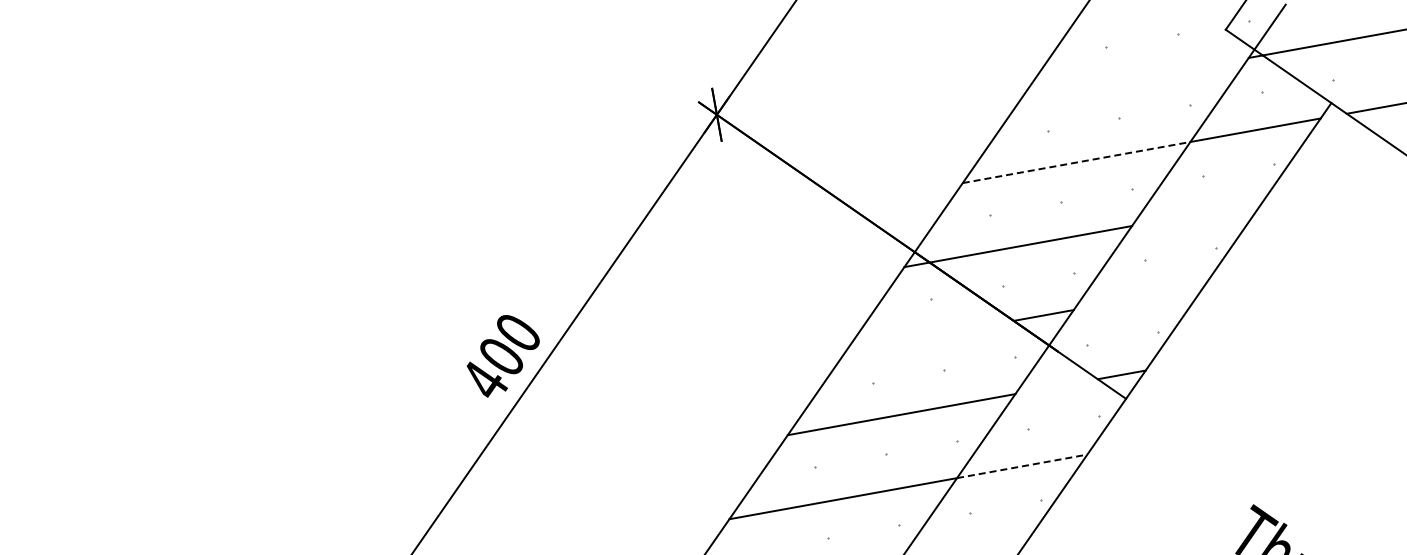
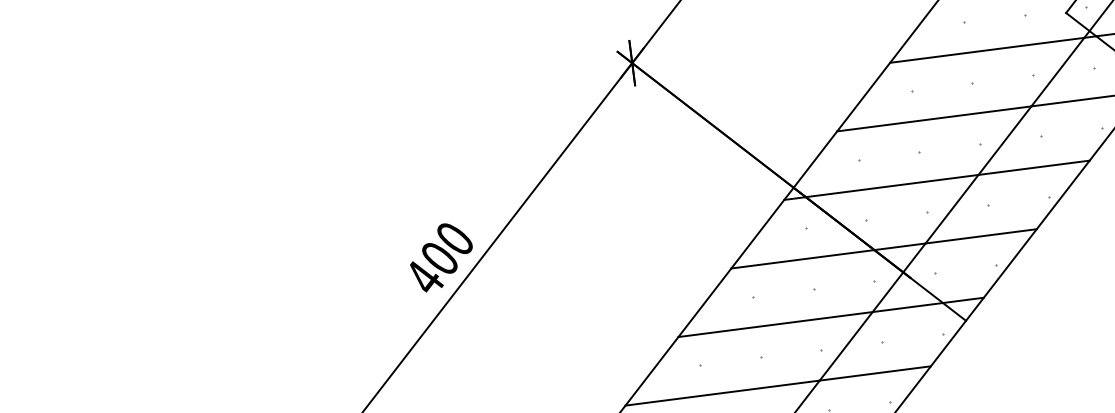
line: (1134, 78) -> (986, 50), added
line: (1076, 162) -> (934, 118), dashed -> solid
line: (1197, 214) -> (1034, 168), added
line: (1138, 298) -> (980, 236), added
line: (929, 335) -> (802, 258), added
line: (1056, 386) -> (907, 307), added
line: (1022, 466) -> (875, 373), dashed -> solid

